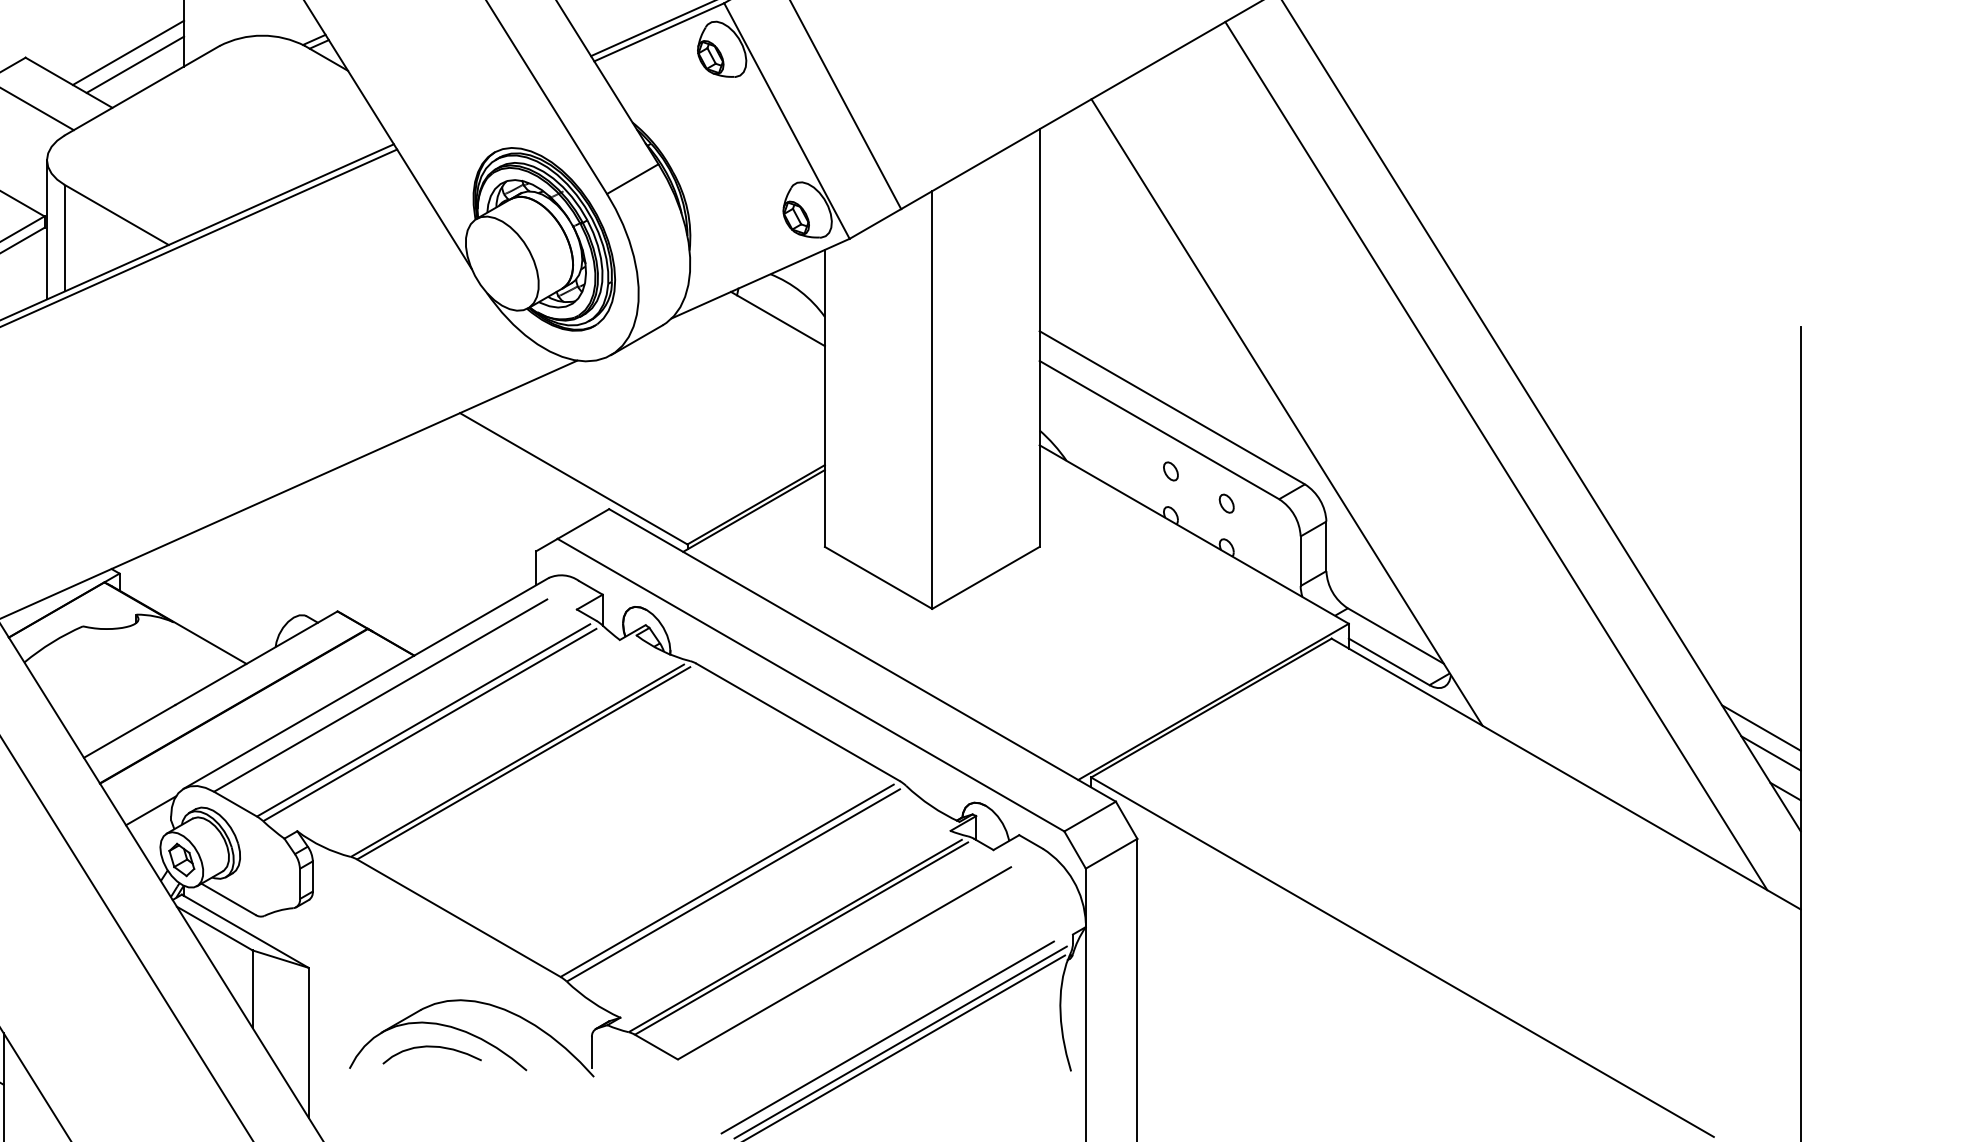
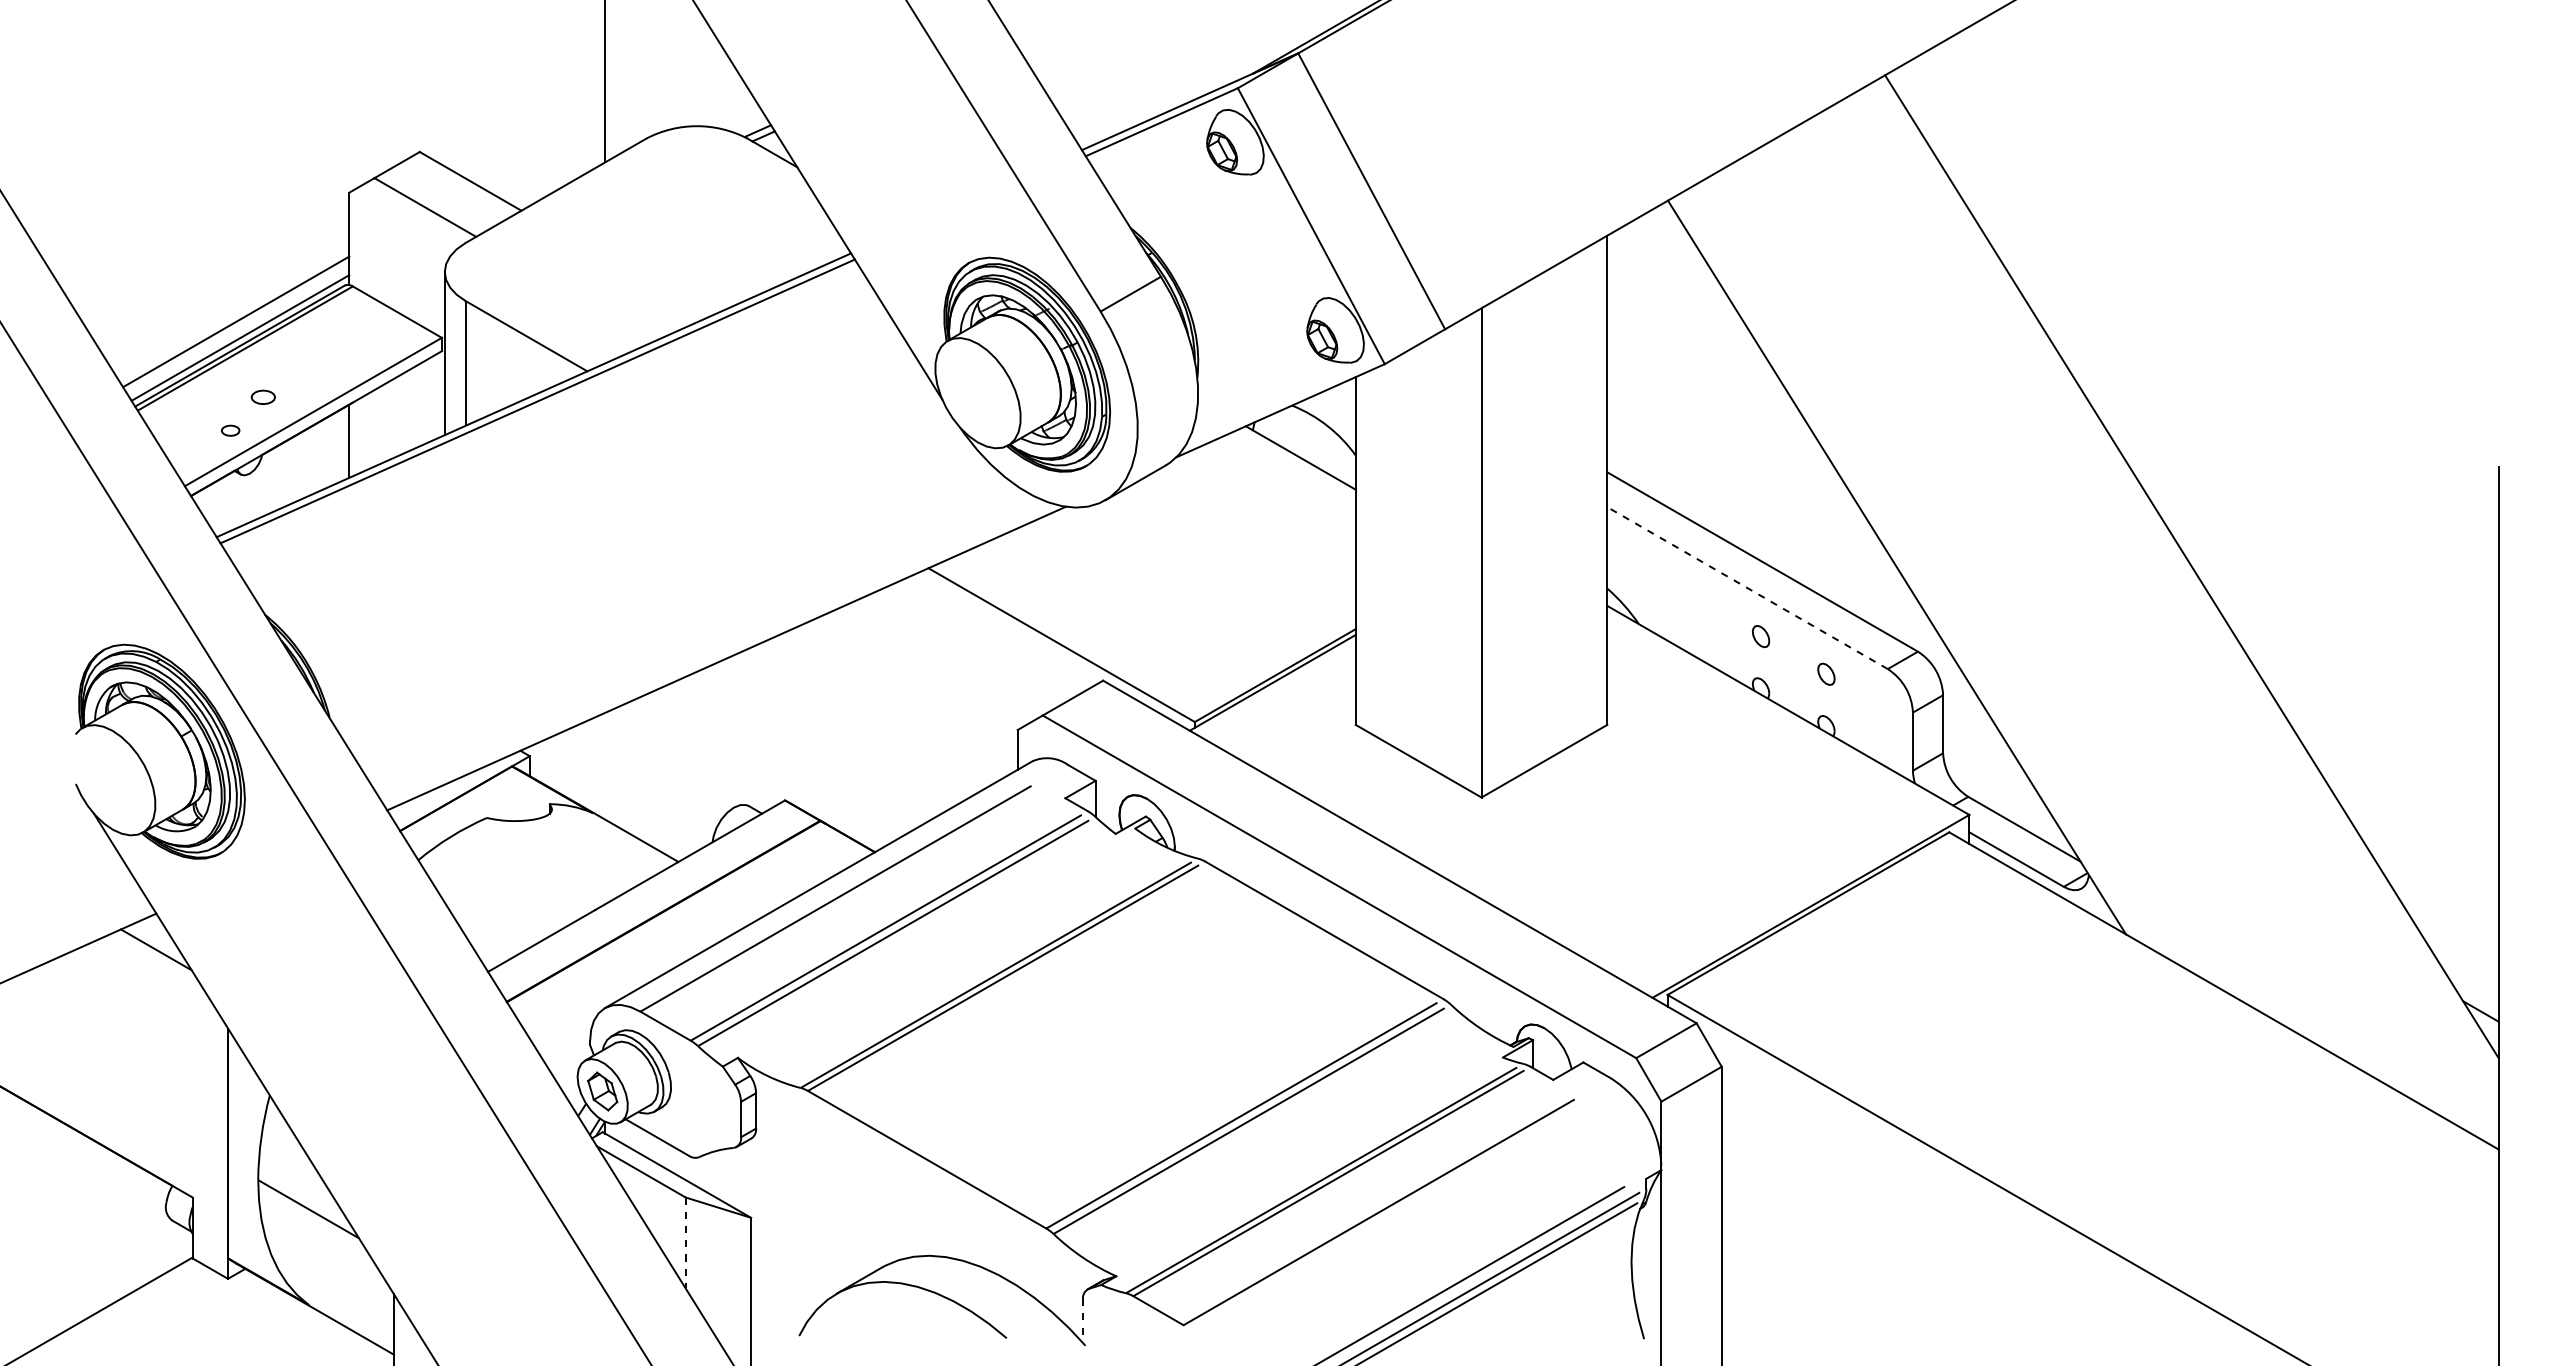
line: (128, 52) -> (540, 145), removed
line: (135, 64) -> (548, 160), removed
line: (1159, 430) -> (1747, 588), solid -> dashed
line: (1495, 456) -> (2141, 618), removed
line: (1761, 727) -> (2452, 936), removed
line: (1770, 753) -> (2463, 966), removed
line: (150, 810) -> (566, 1033), removed
line: (252, 989) -> (685, 1243), solid -> dashed
curve: (432, 1047) -> (896, 1311), removed
line: (592, 1052) -> (1083, 1316), solid -> dashed

